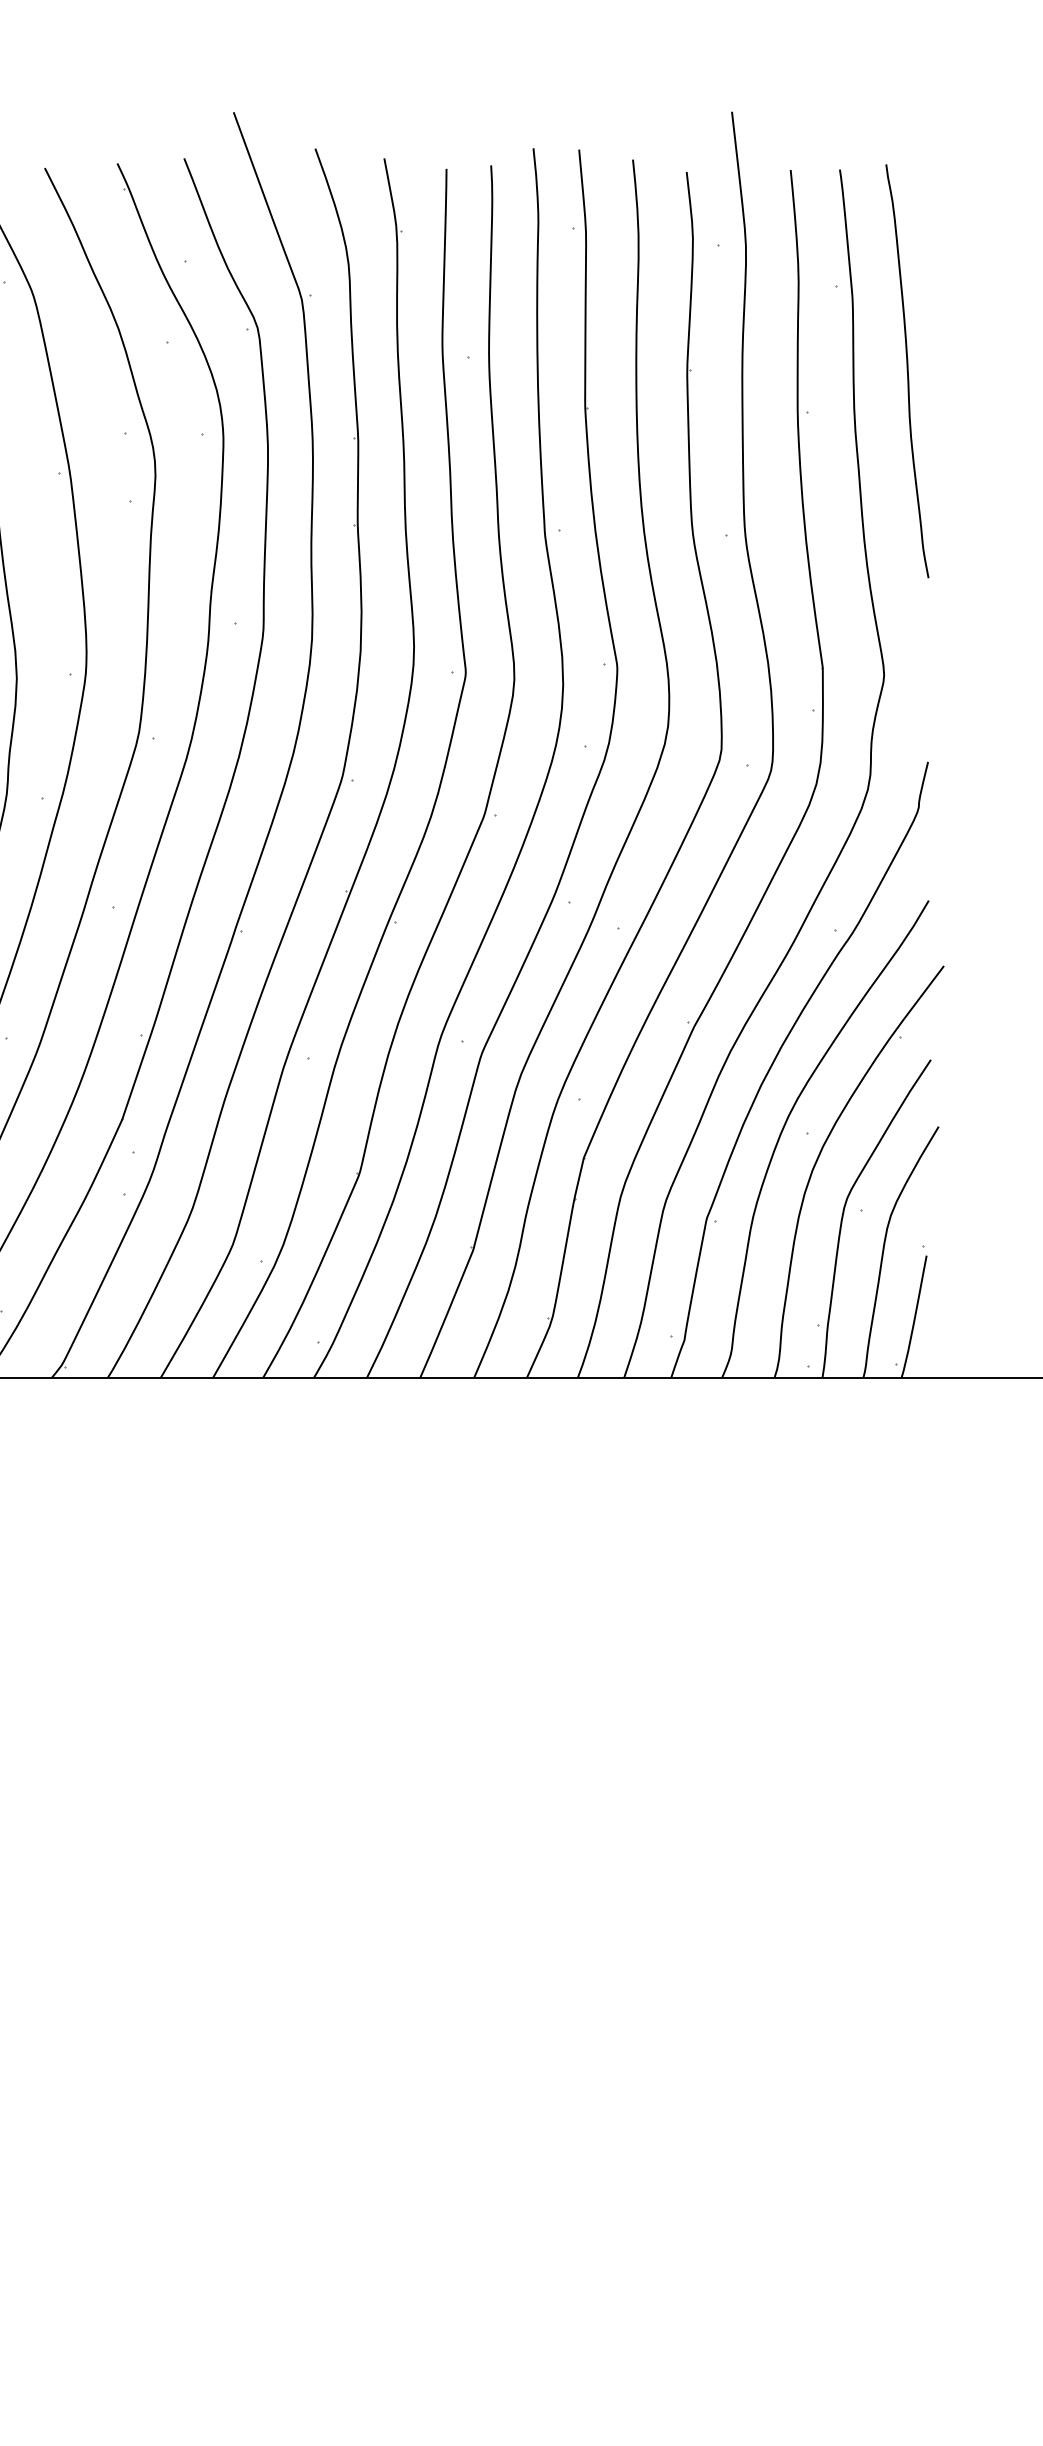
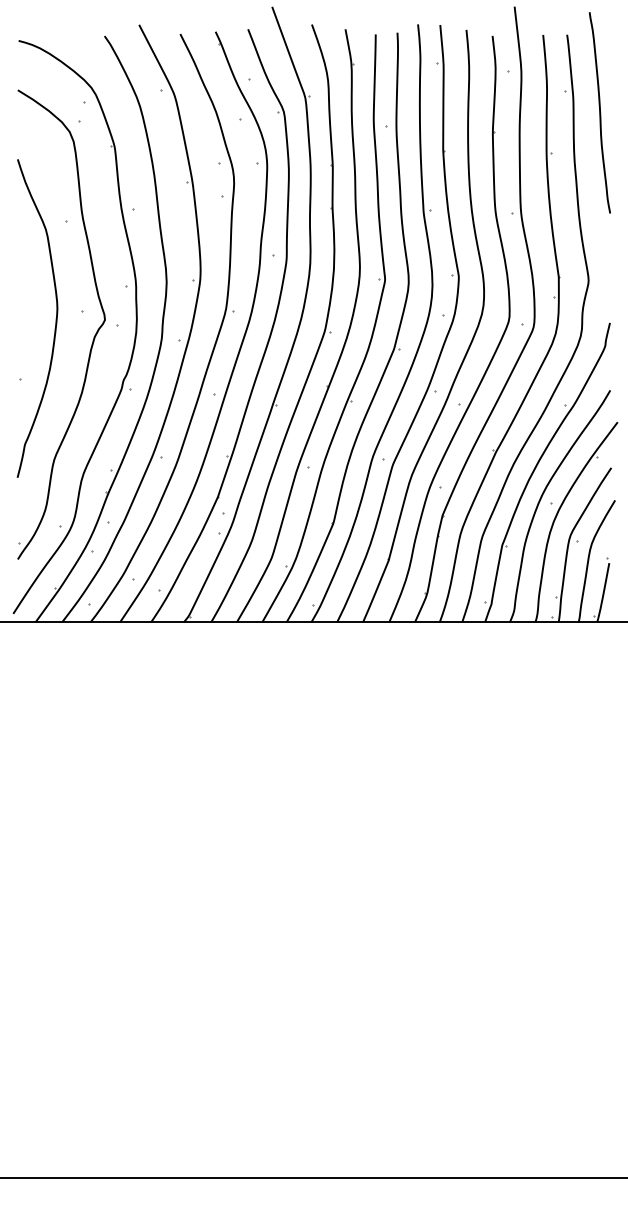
curve: (906, 370) -> (599, 112), moved

